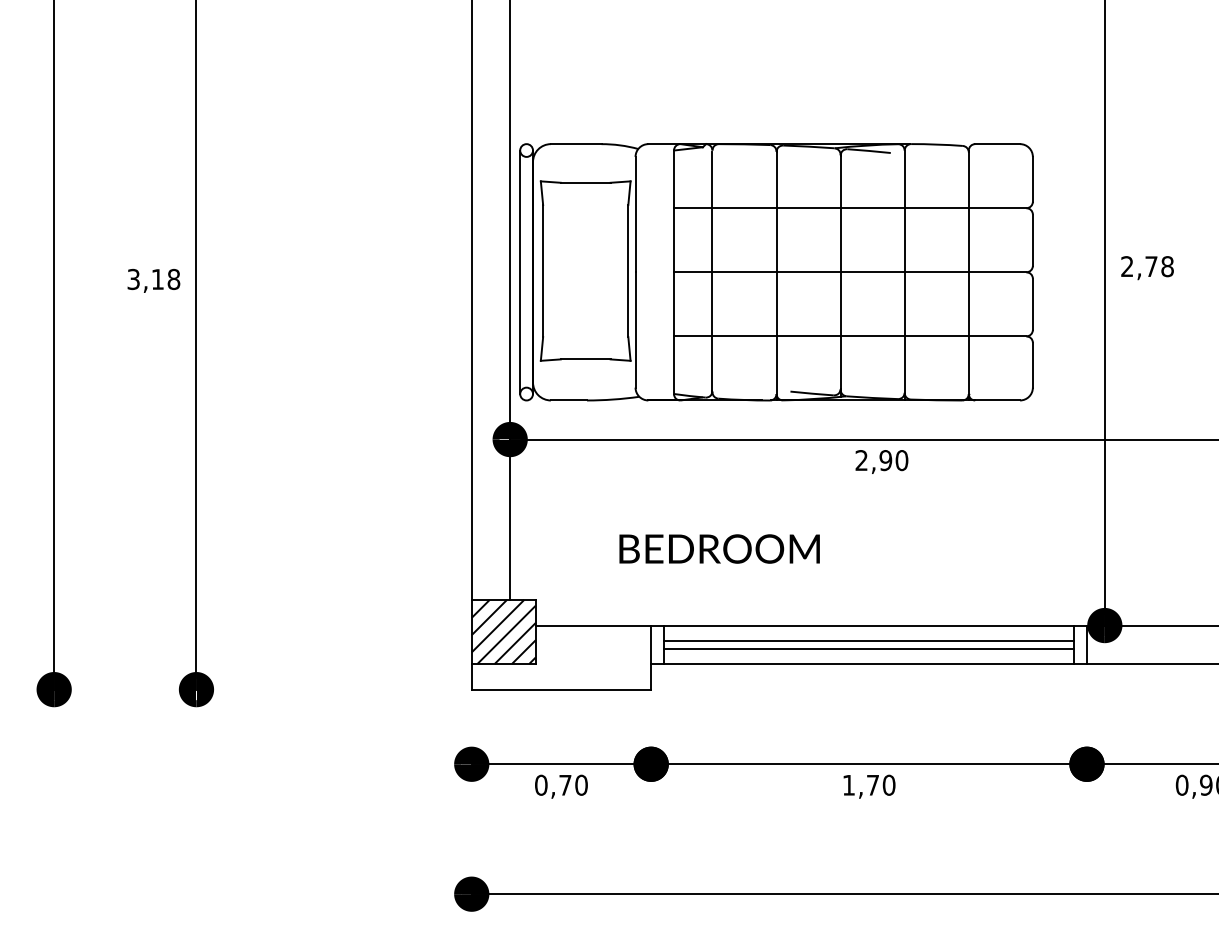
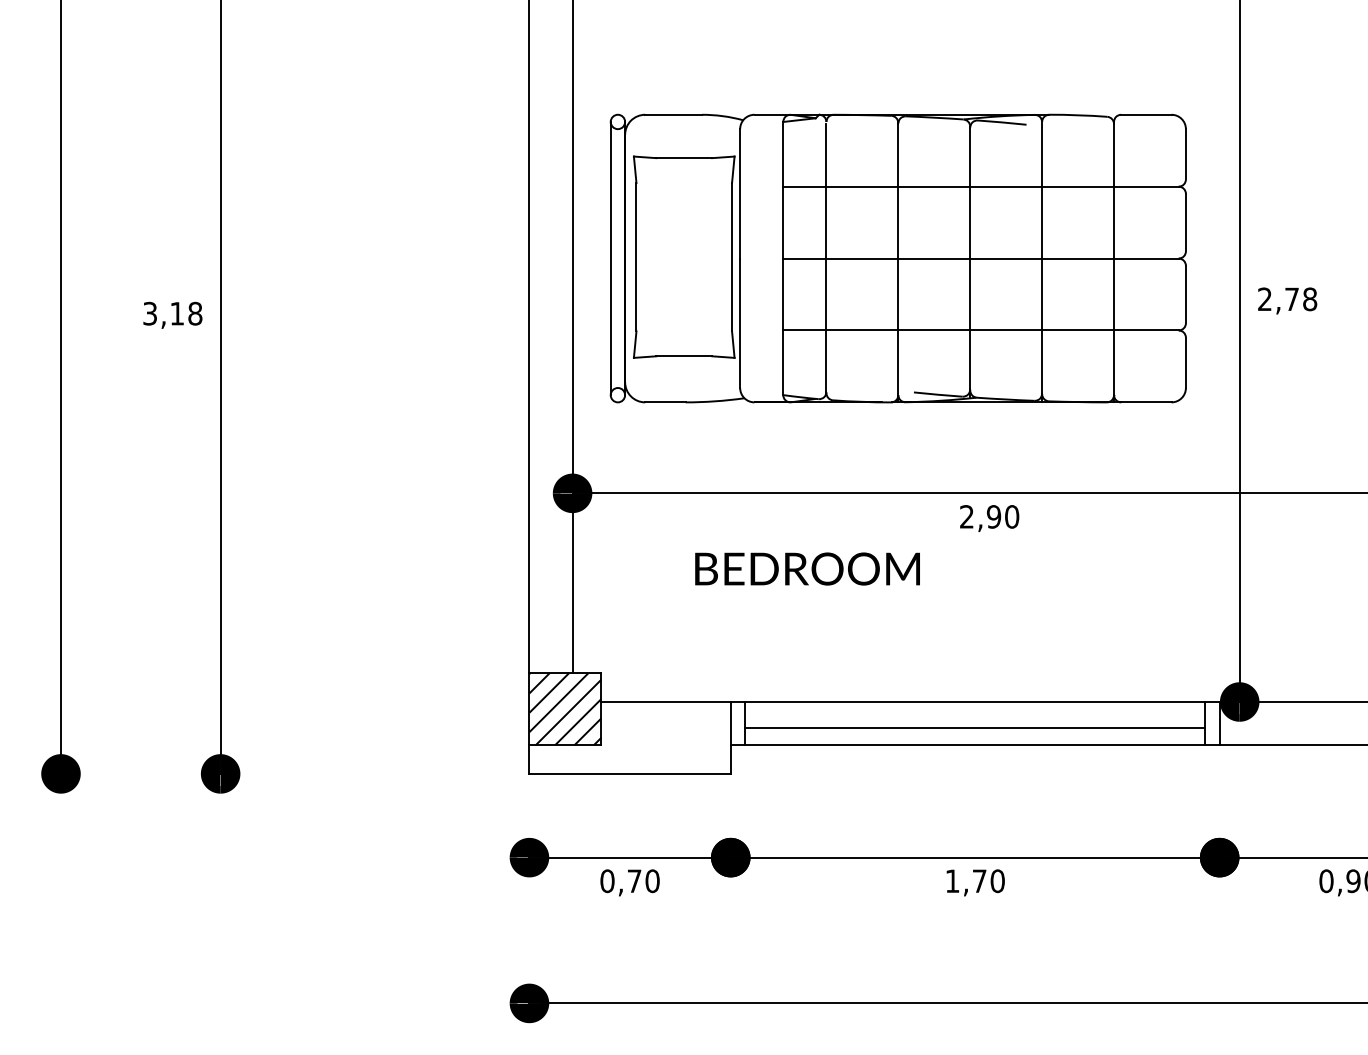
part: (776, 272) -> (898, 258), moved
text: (719, 548) -> (807, 568), moved
line: (869, 640) -> (975, 718), removed

